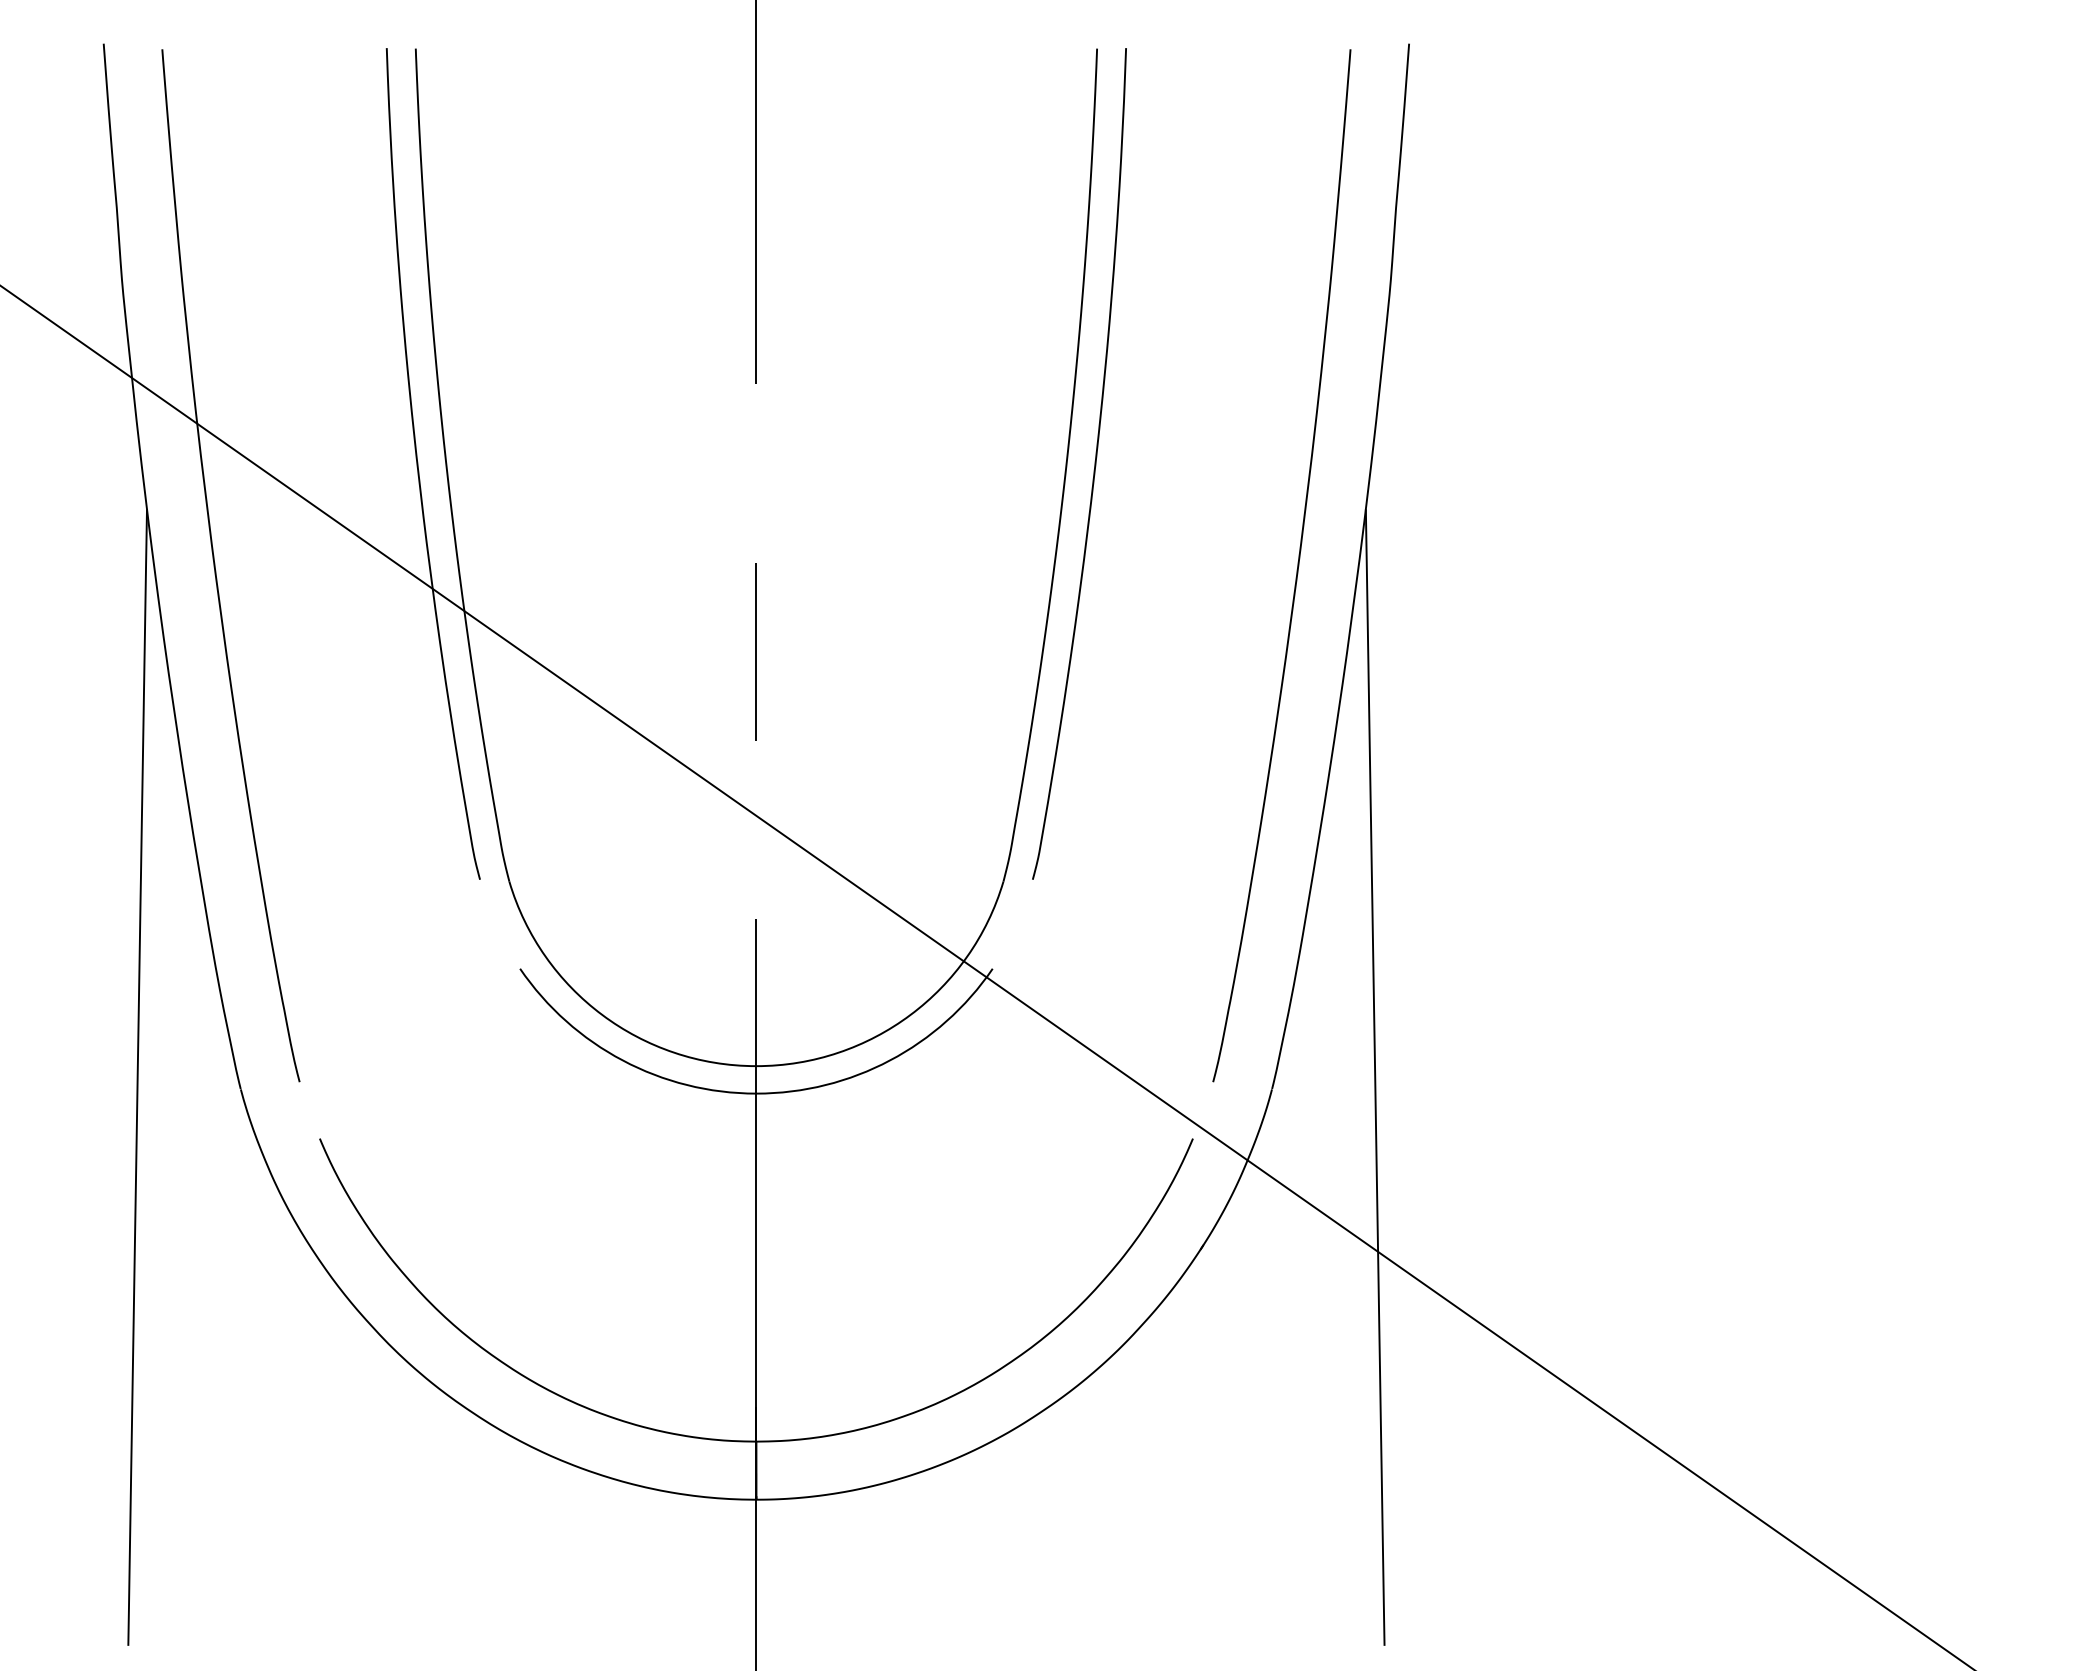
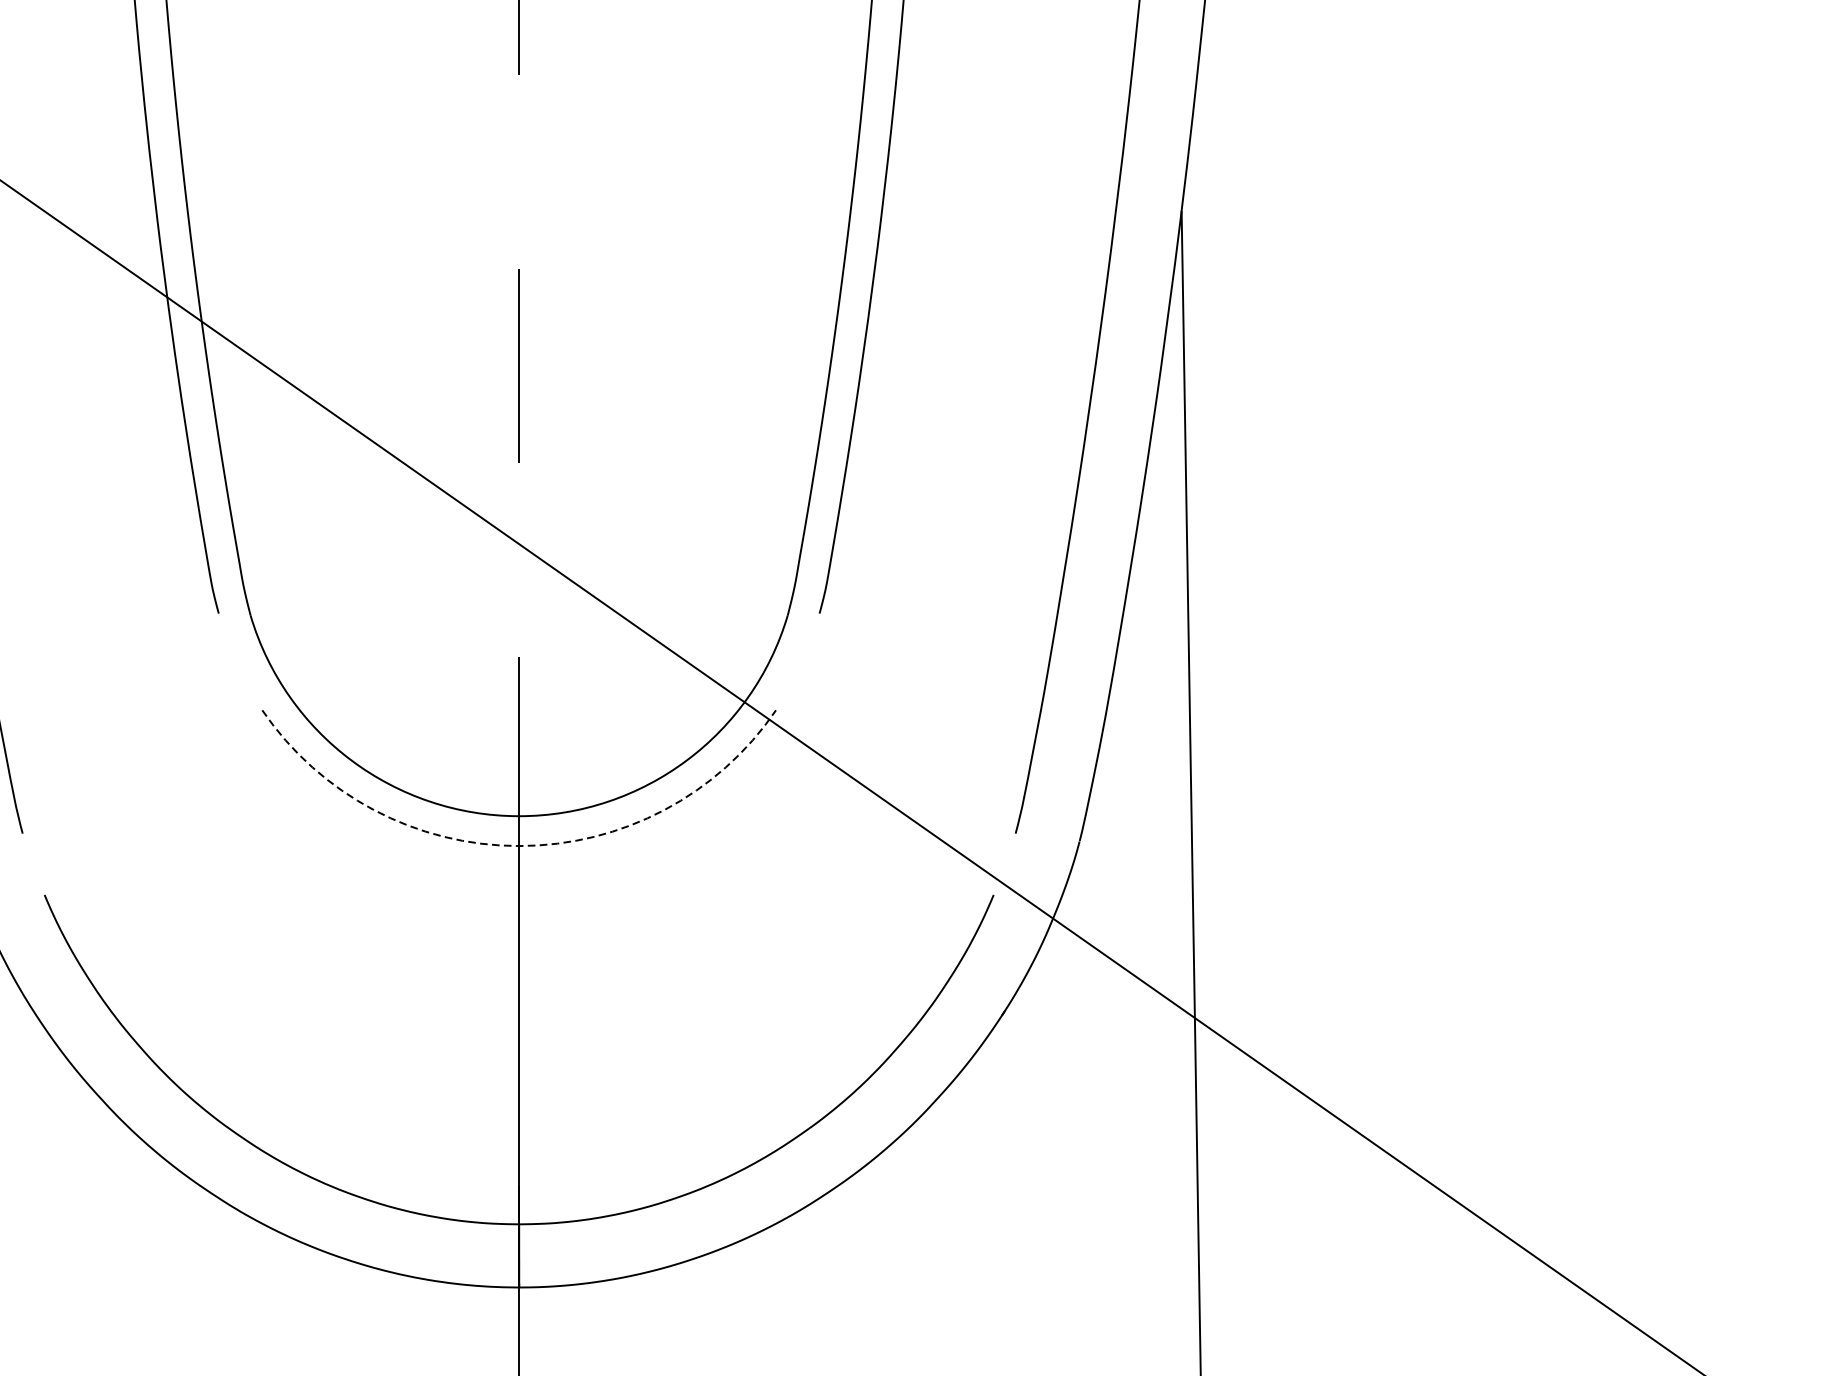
arc: (756, 1093) -> (519, 845), solid -> dashed

